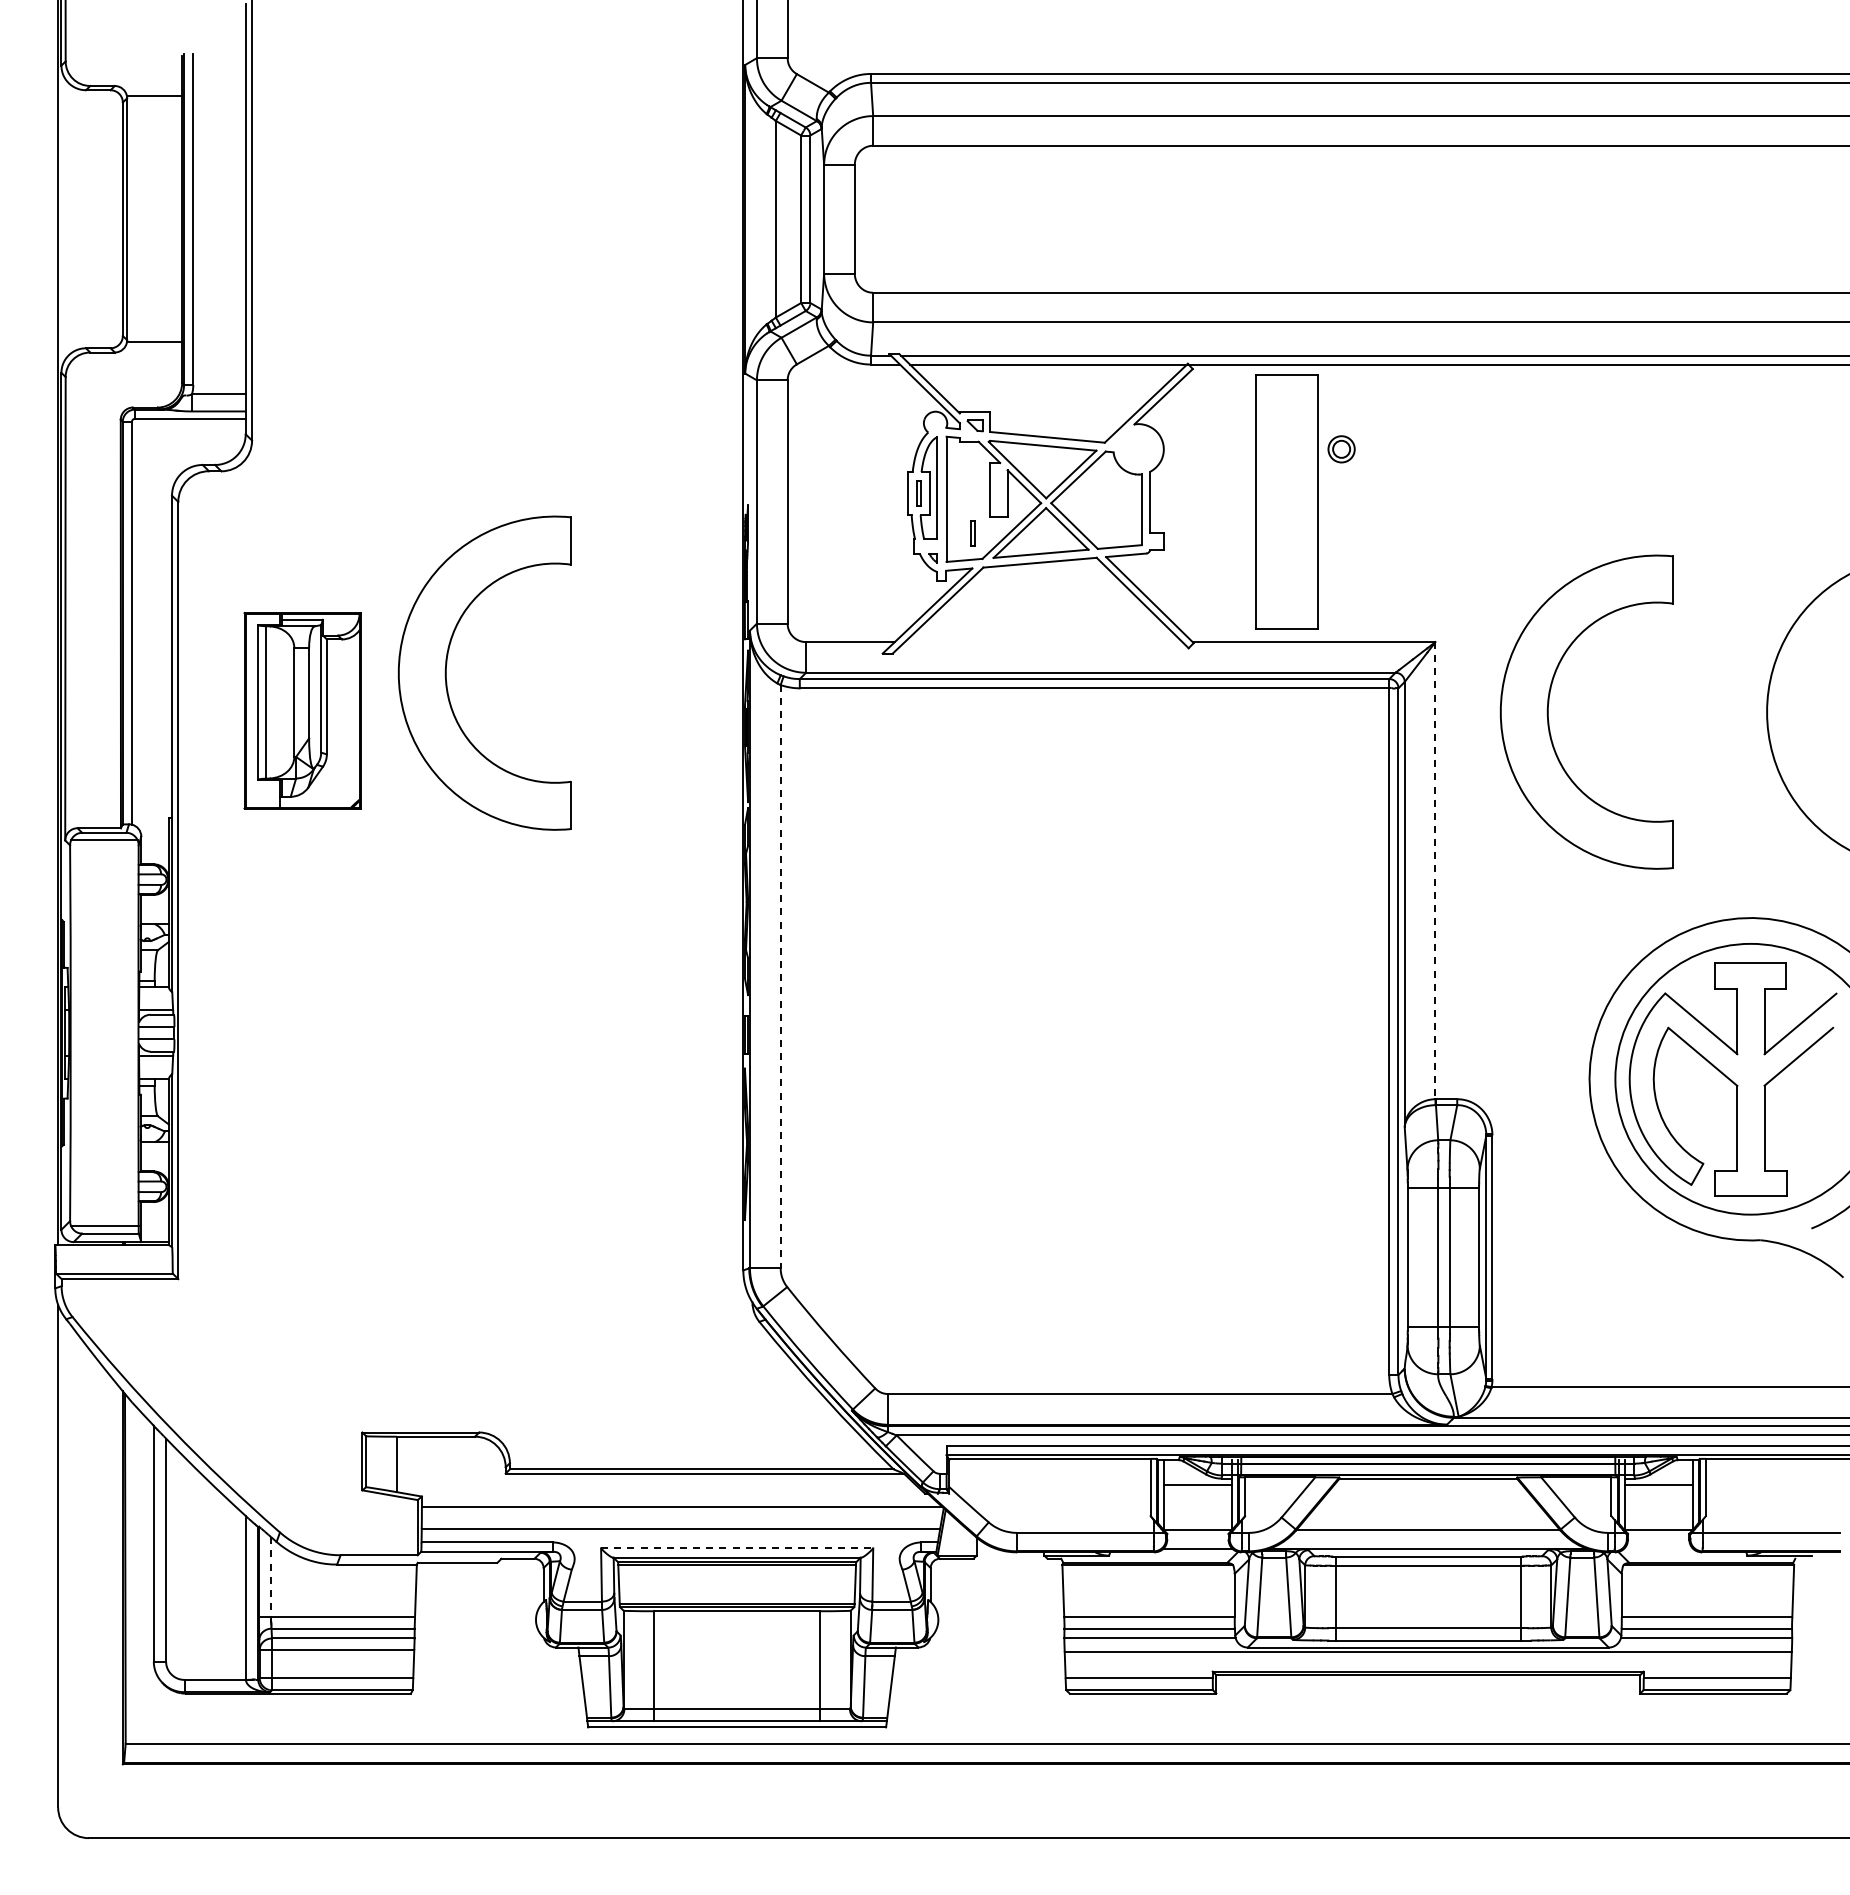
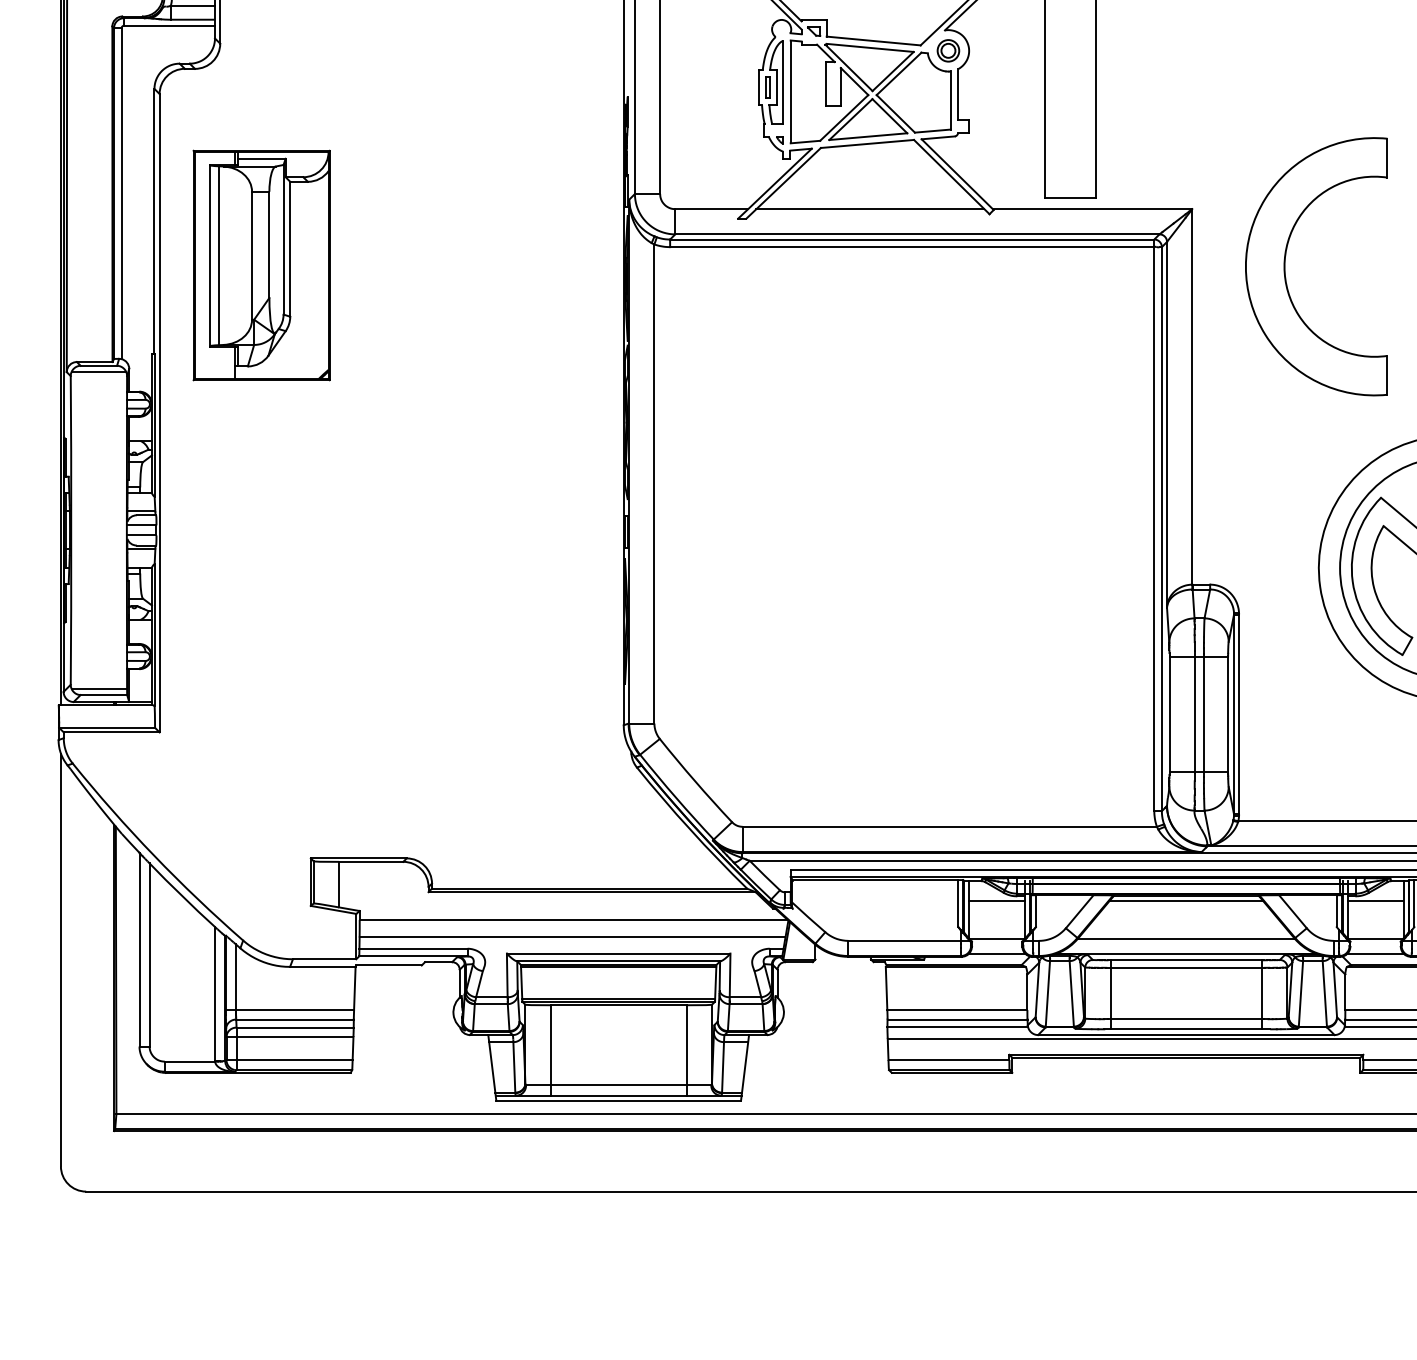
part: (1341, 449) -> (948, 50), moved
part: (972, 533) -> (811, 119), removed
line: (1043, 642) -> (870, 209), added
part: (447, 664) -> (380, 227), removed
part: (302, 710) -> (261, 265), size x1.43
line: (1435, 870) -> (1192, 396), dashed -> solid
line: (780, 976) -> (654, 483), dashed -> solid
line: (1428, 1484) -> (1186, 901), added
line: (737, 1548) -> (618, 953), dashed -> solid
line: (1658, 1548) -> (1375, 953), added
line: (271, 1578) -> (236, 978), dashed -> solid

